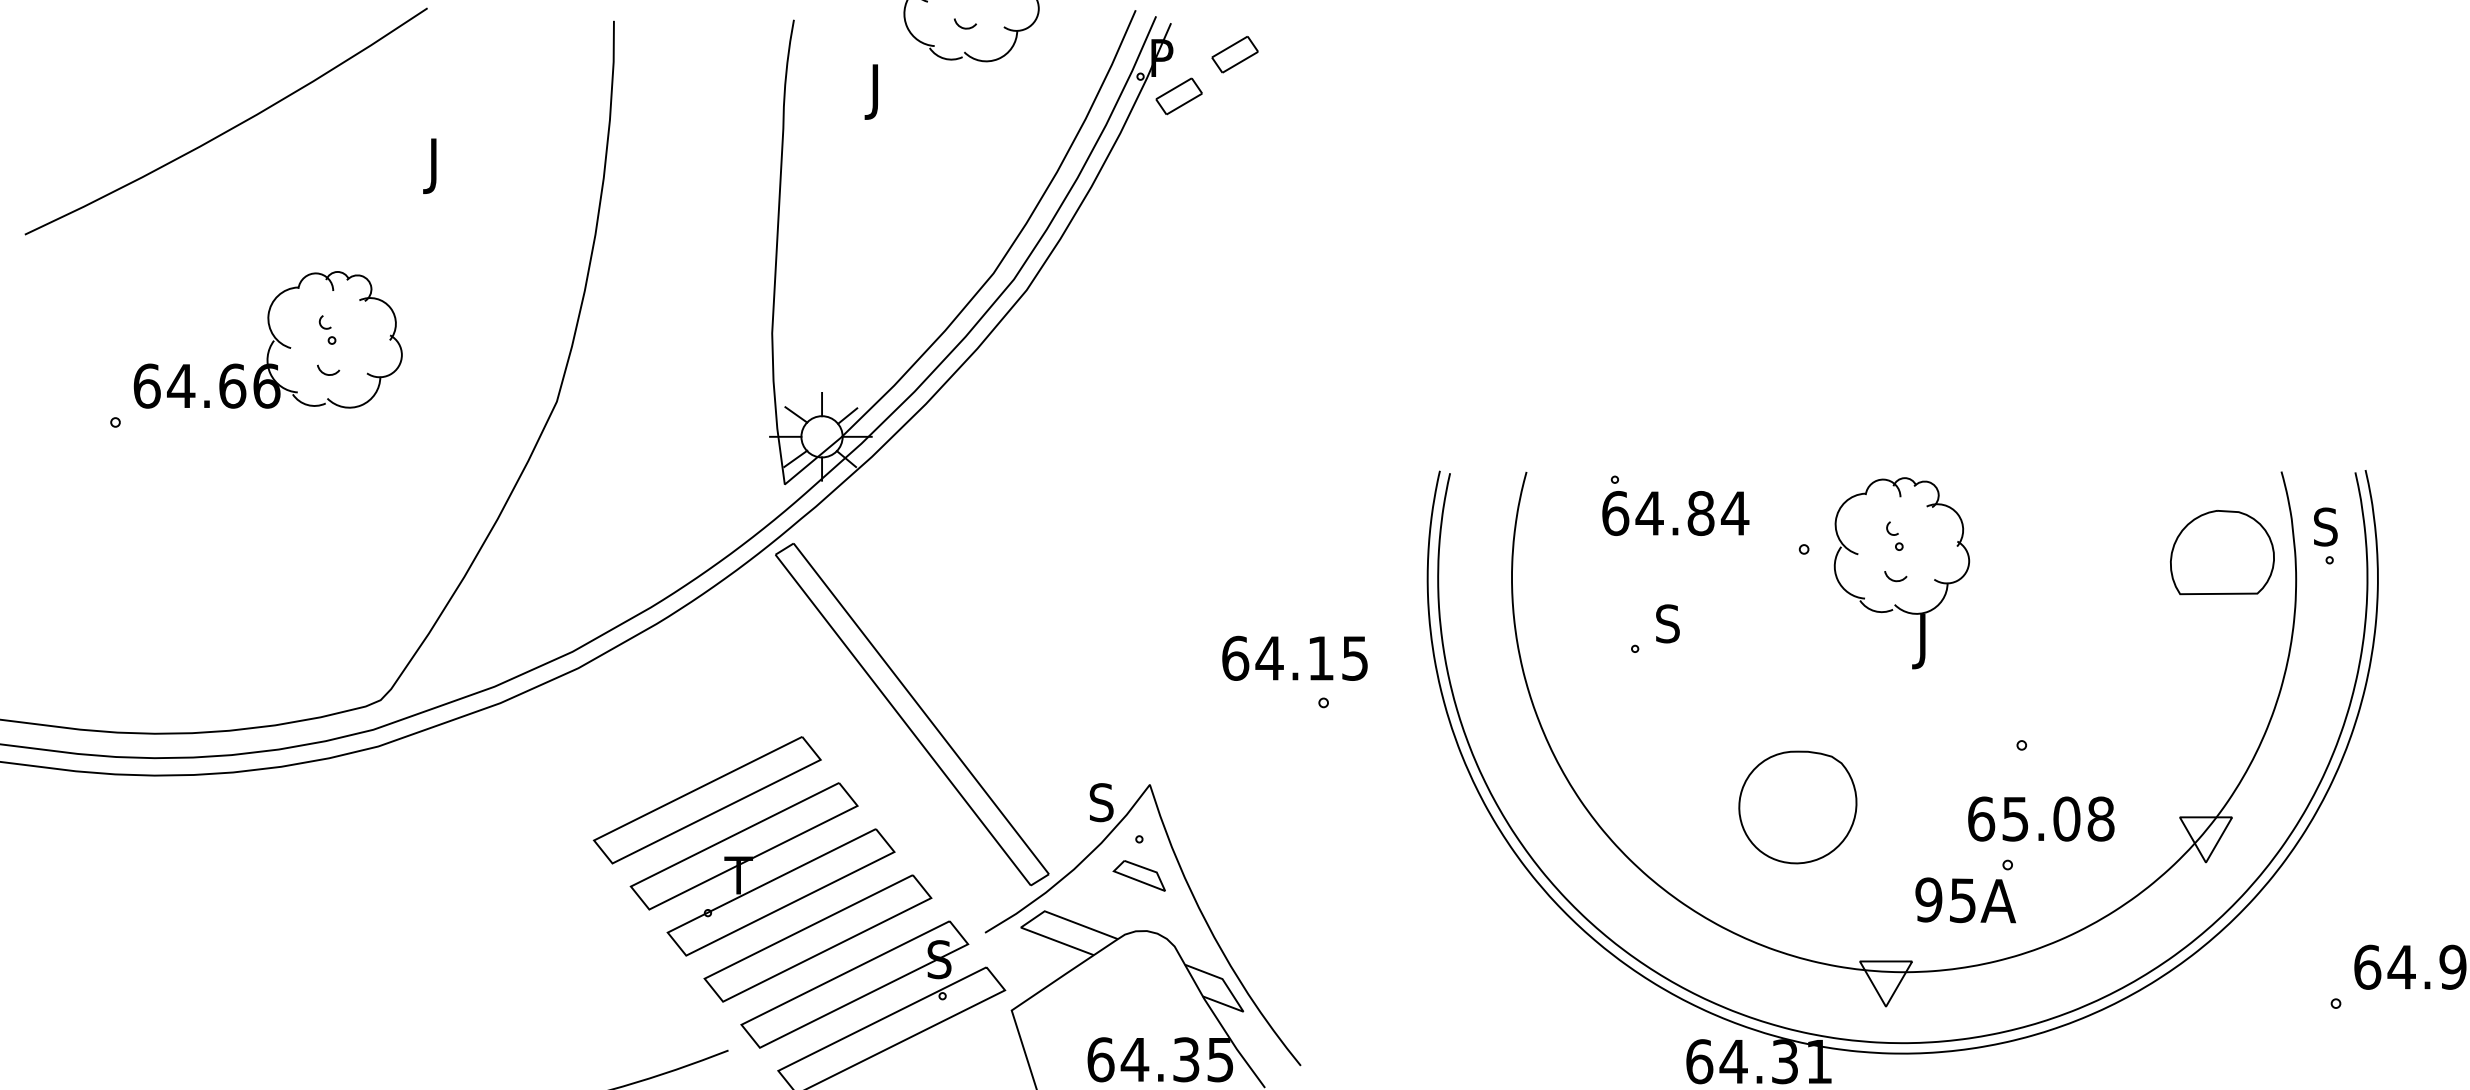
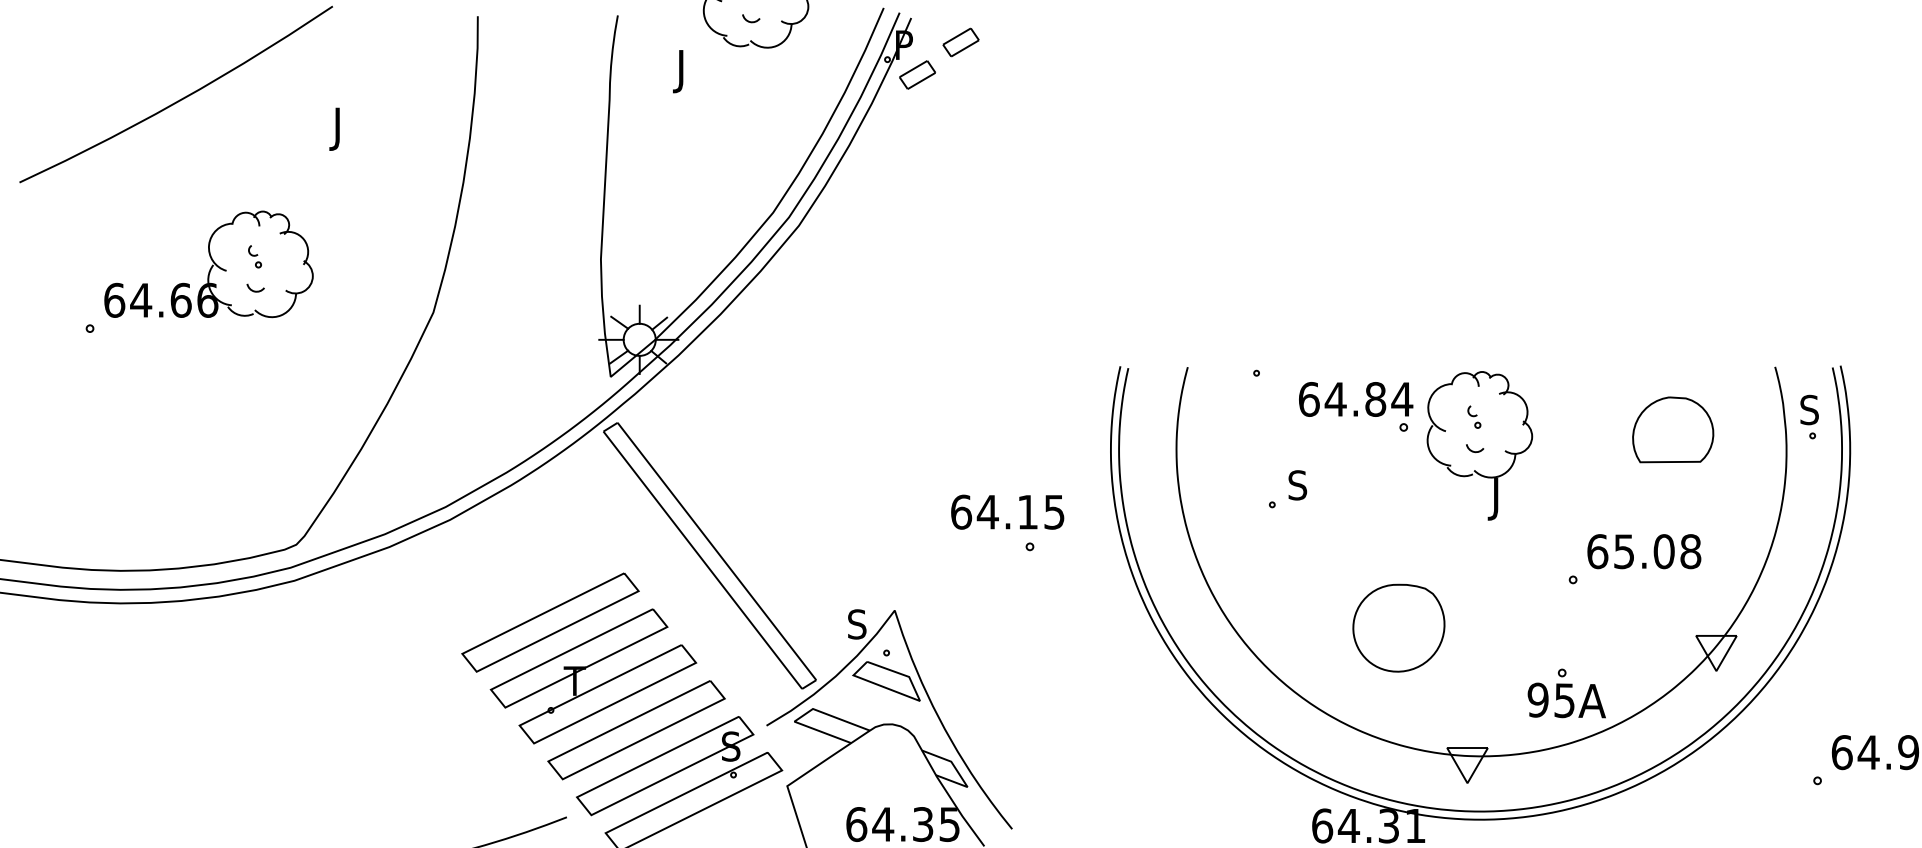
text: (1675, 513) -> (1355, 399), moved
part: (2222, 552) -> (1673, 429), moved
text: (2041, 818) -> (1644, 551), moved
part: (1139, 875) -> (886, 681), size x1.67
text: (1965, 900) -> (1566, 700), moved

